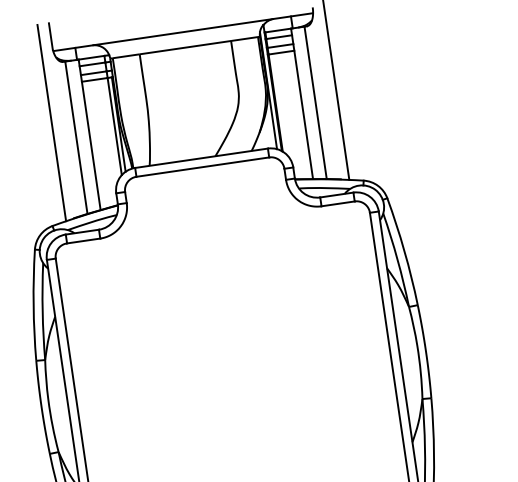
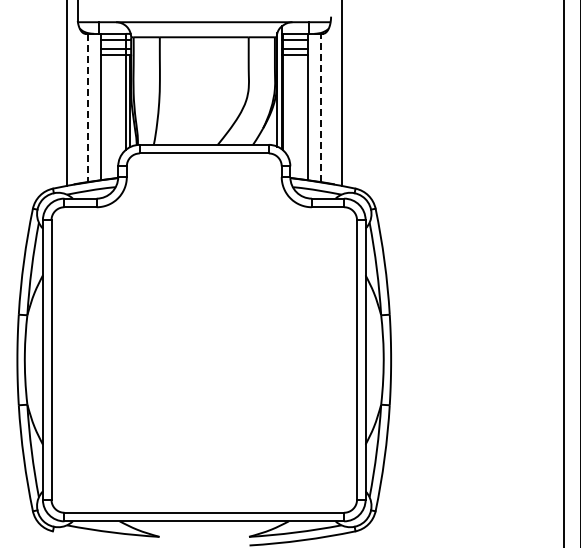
line: (315, 102) -> (320, 107), solid -> dashed
line: (75, 138) -> (87, 108), solid -> dashed

